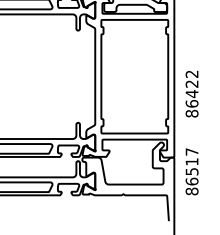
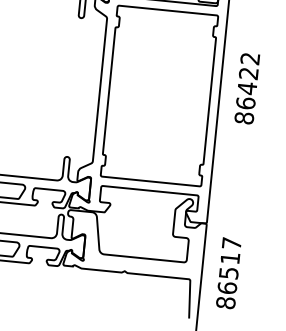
text: (191, 93) -> (246, 87), moved
text: (191, 171) -> (228, 272), moved

